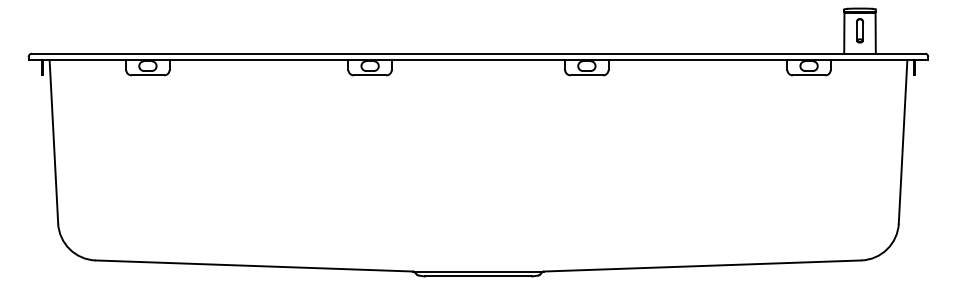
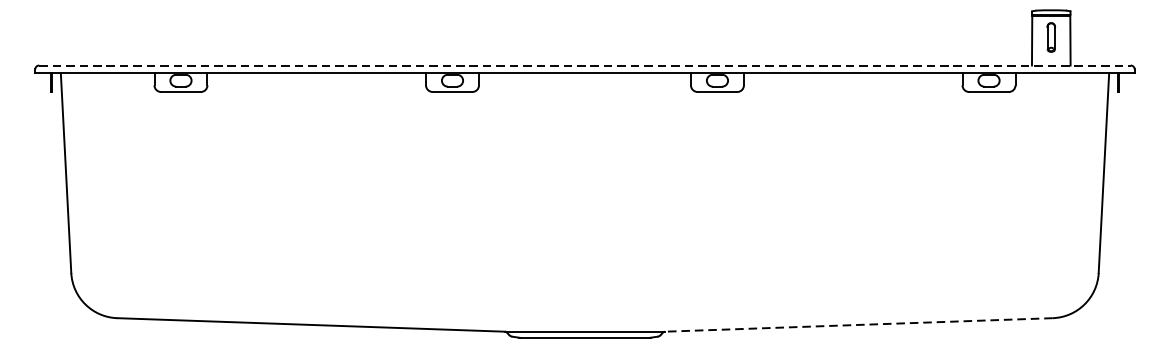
line: (478, 53) -> (585, 65), solid -> dashed
line: (702, 265) -> (858, 324), solid -> dashed

